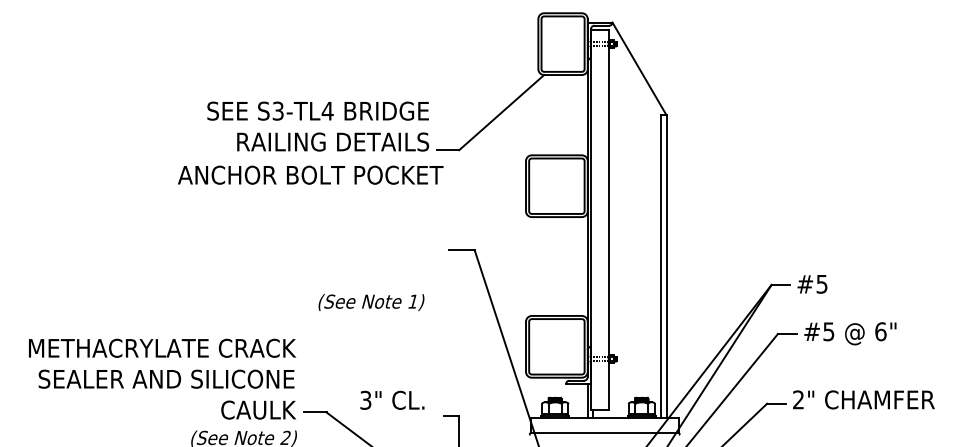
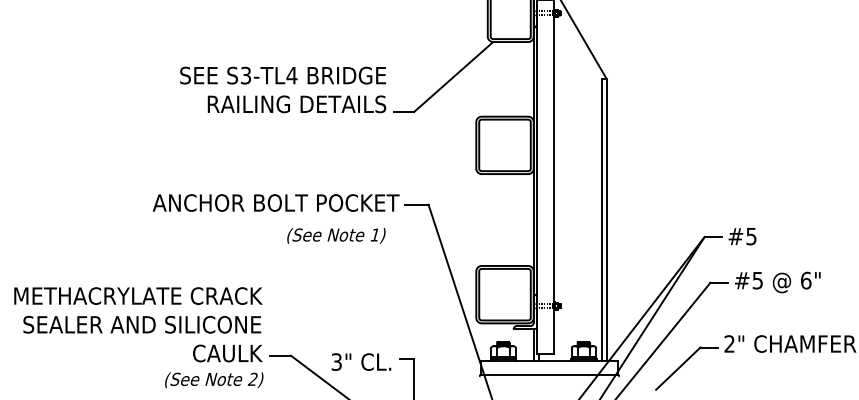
text: (310, 174) -> (275, 202), moved
text: (371, 302) -> (336, 235), moved
text: (392, 399) -> (361, 361), moved

